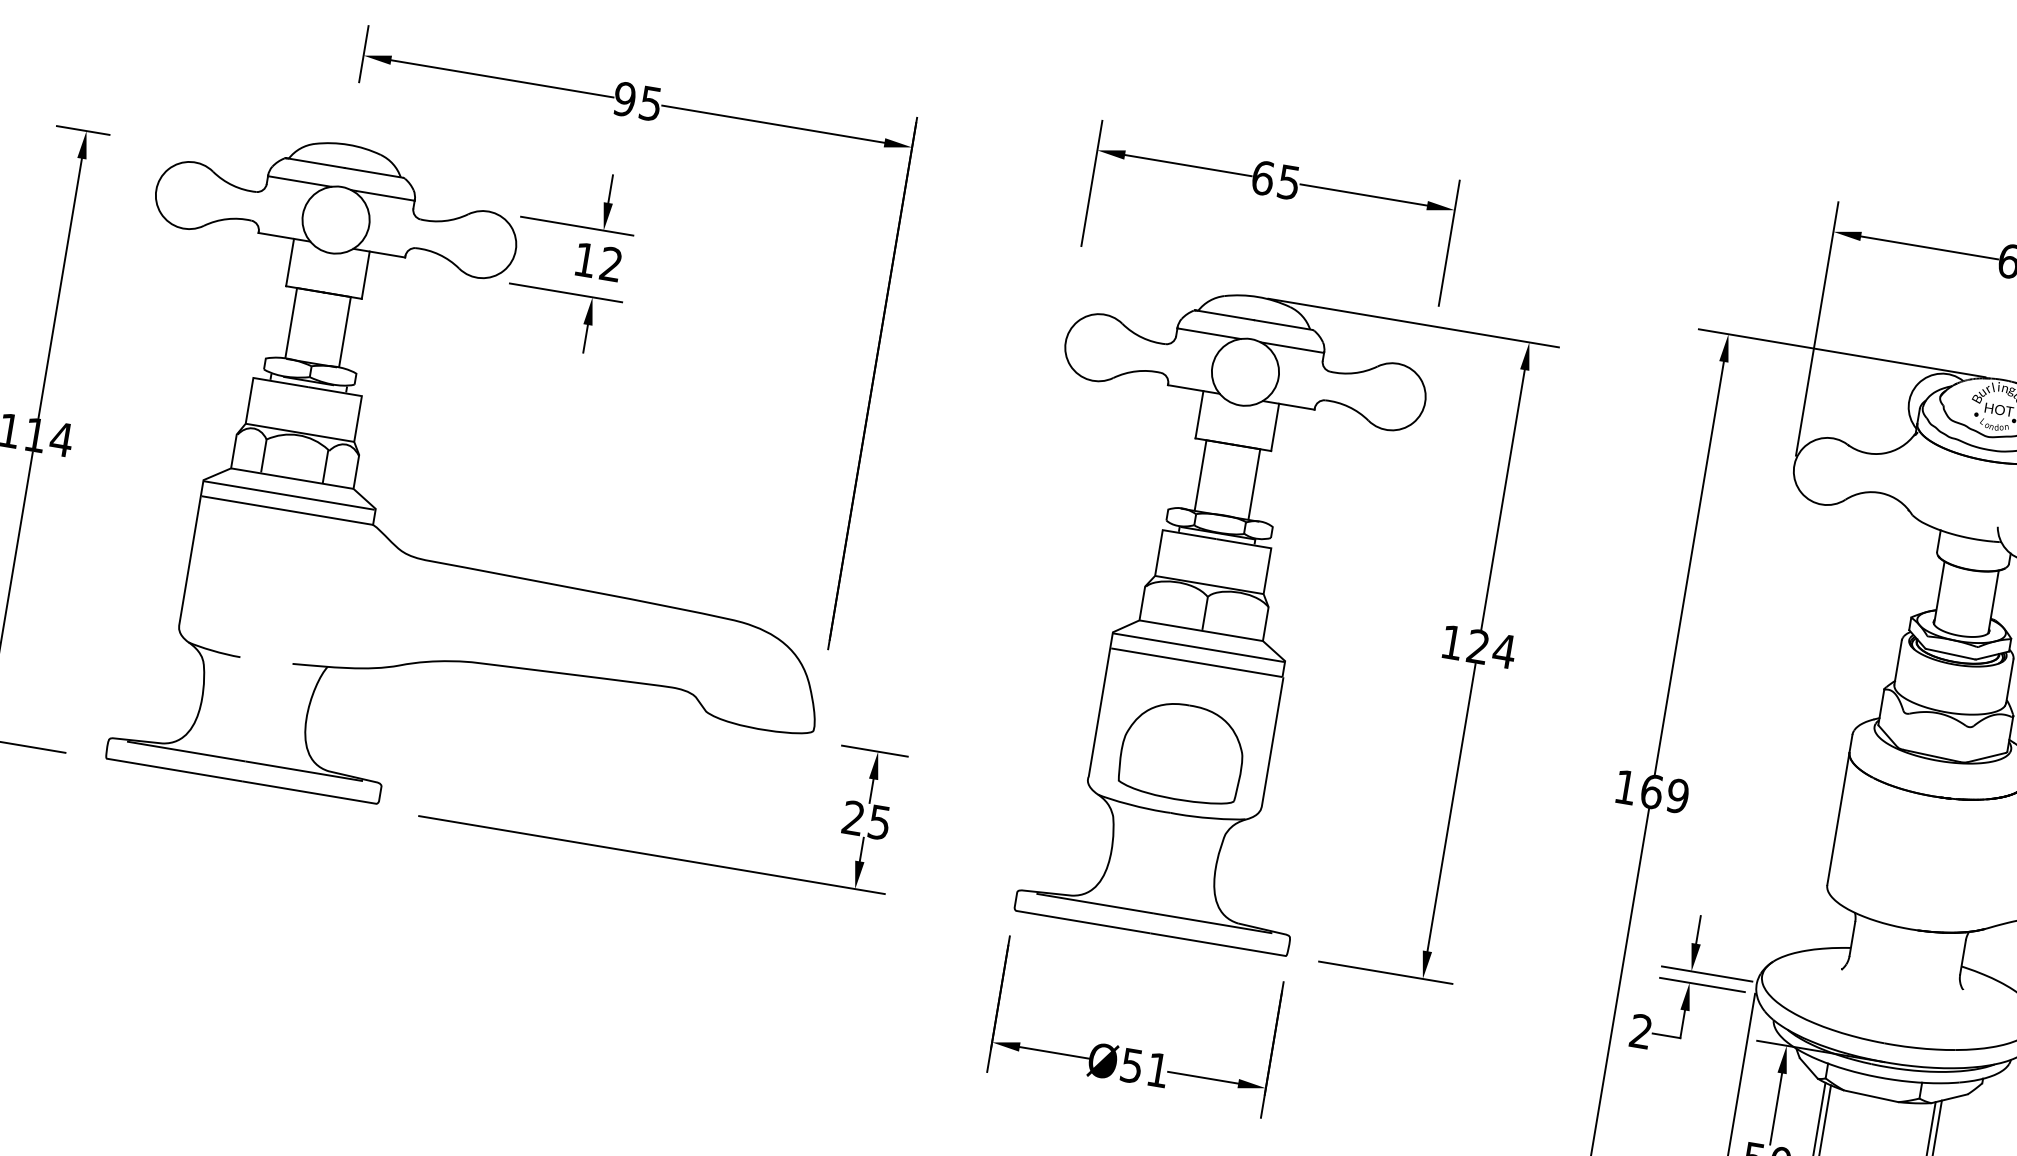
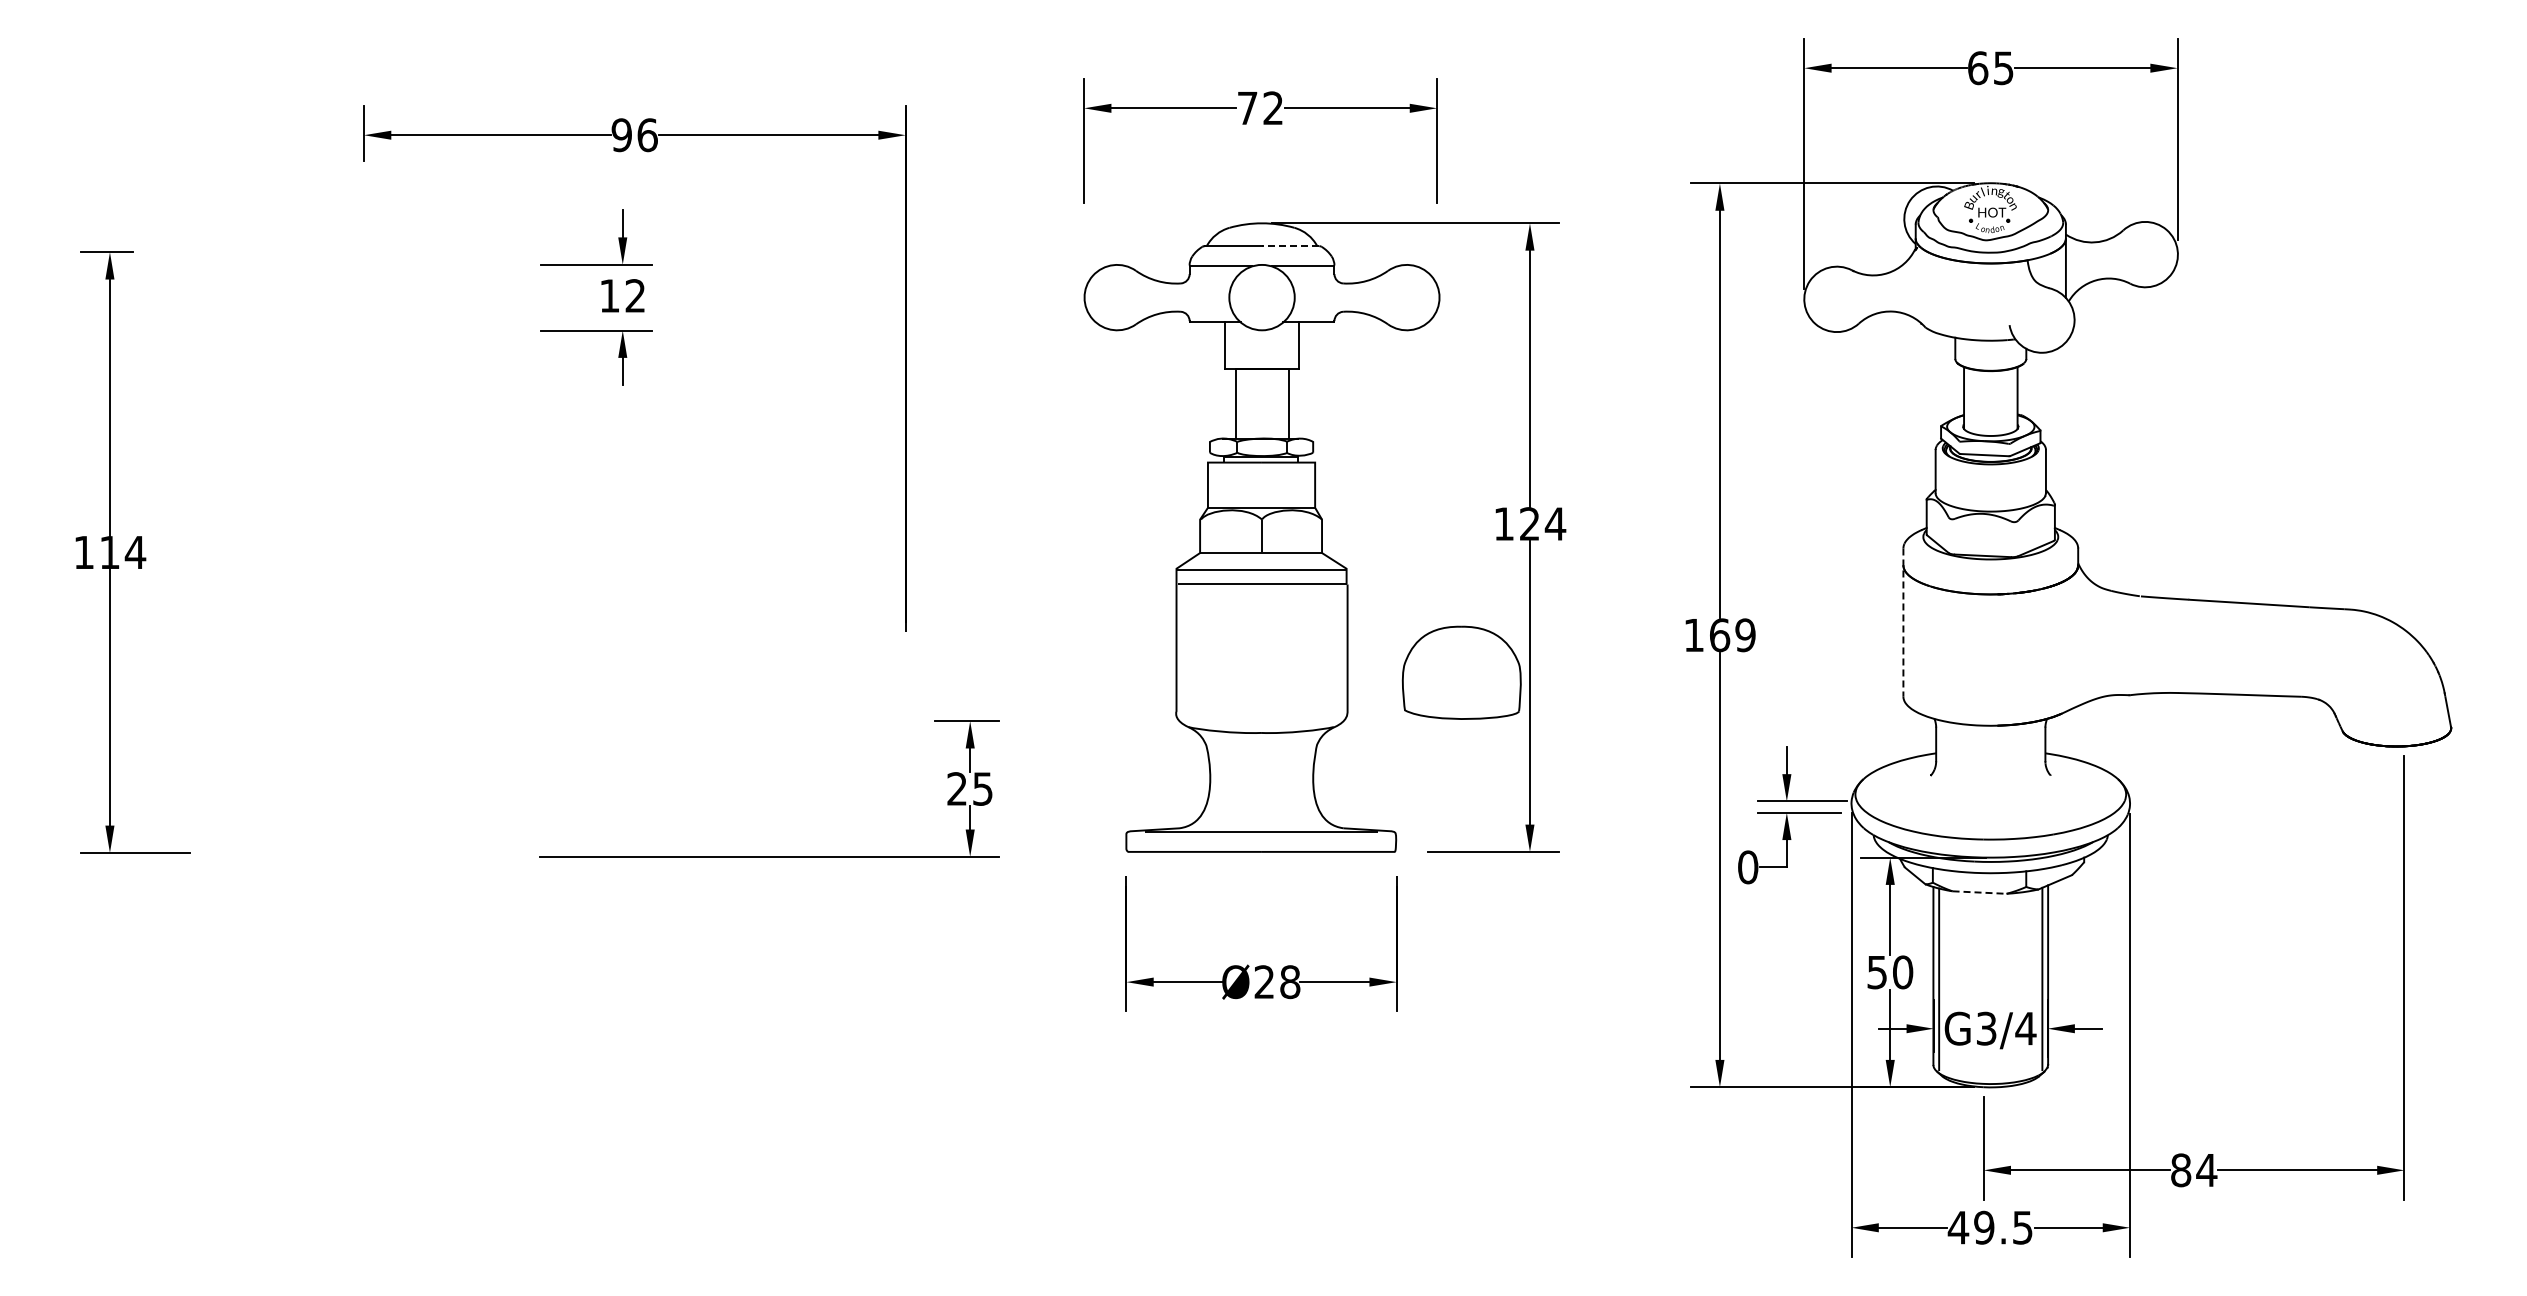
text: (650, 103) -> (647, 135), 95 -> 96
text: (1274, 180) -> (1259, 108), 65 -> 72
line: (1282, 325) -> (1290, 246), solid -> dashed
part: (467, 566) -> (545, 609), removed
part: (1182, 751) -> (1461, 672), moved
line: (1839, 810) -> (1903, 623), solid -> dashed
text: (1641, 1031) -> (1748, 867), 2 -> 0
text: (1145, 1068) -> (1277, 982), Ø51 -> Ø28
line: (1872, 1096) -> (1980, 892), solid -> dashed

